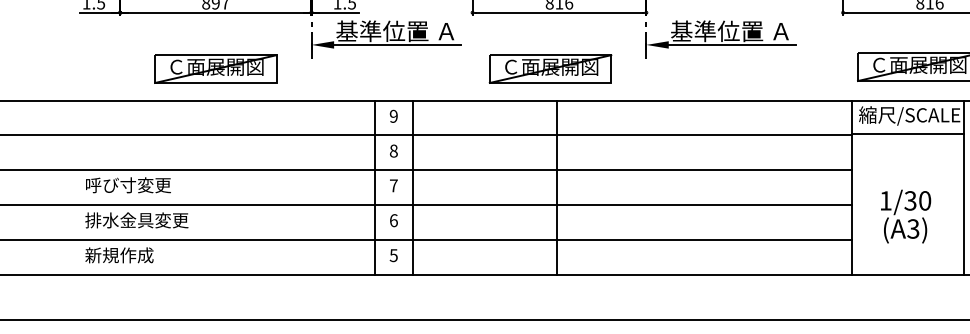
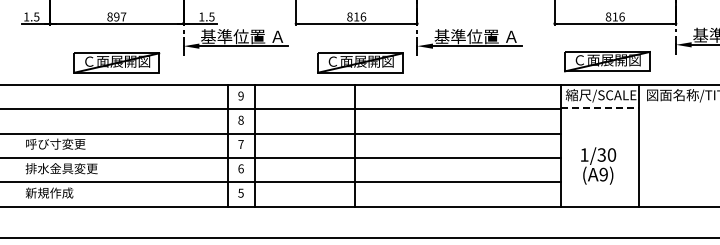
part: (550, 68) -> (360, 62), moved
line: (907, 134) -> (599, 108), solid -> dashed
text: (913, 228) -> (603, 174), (A3) -> (A9)

